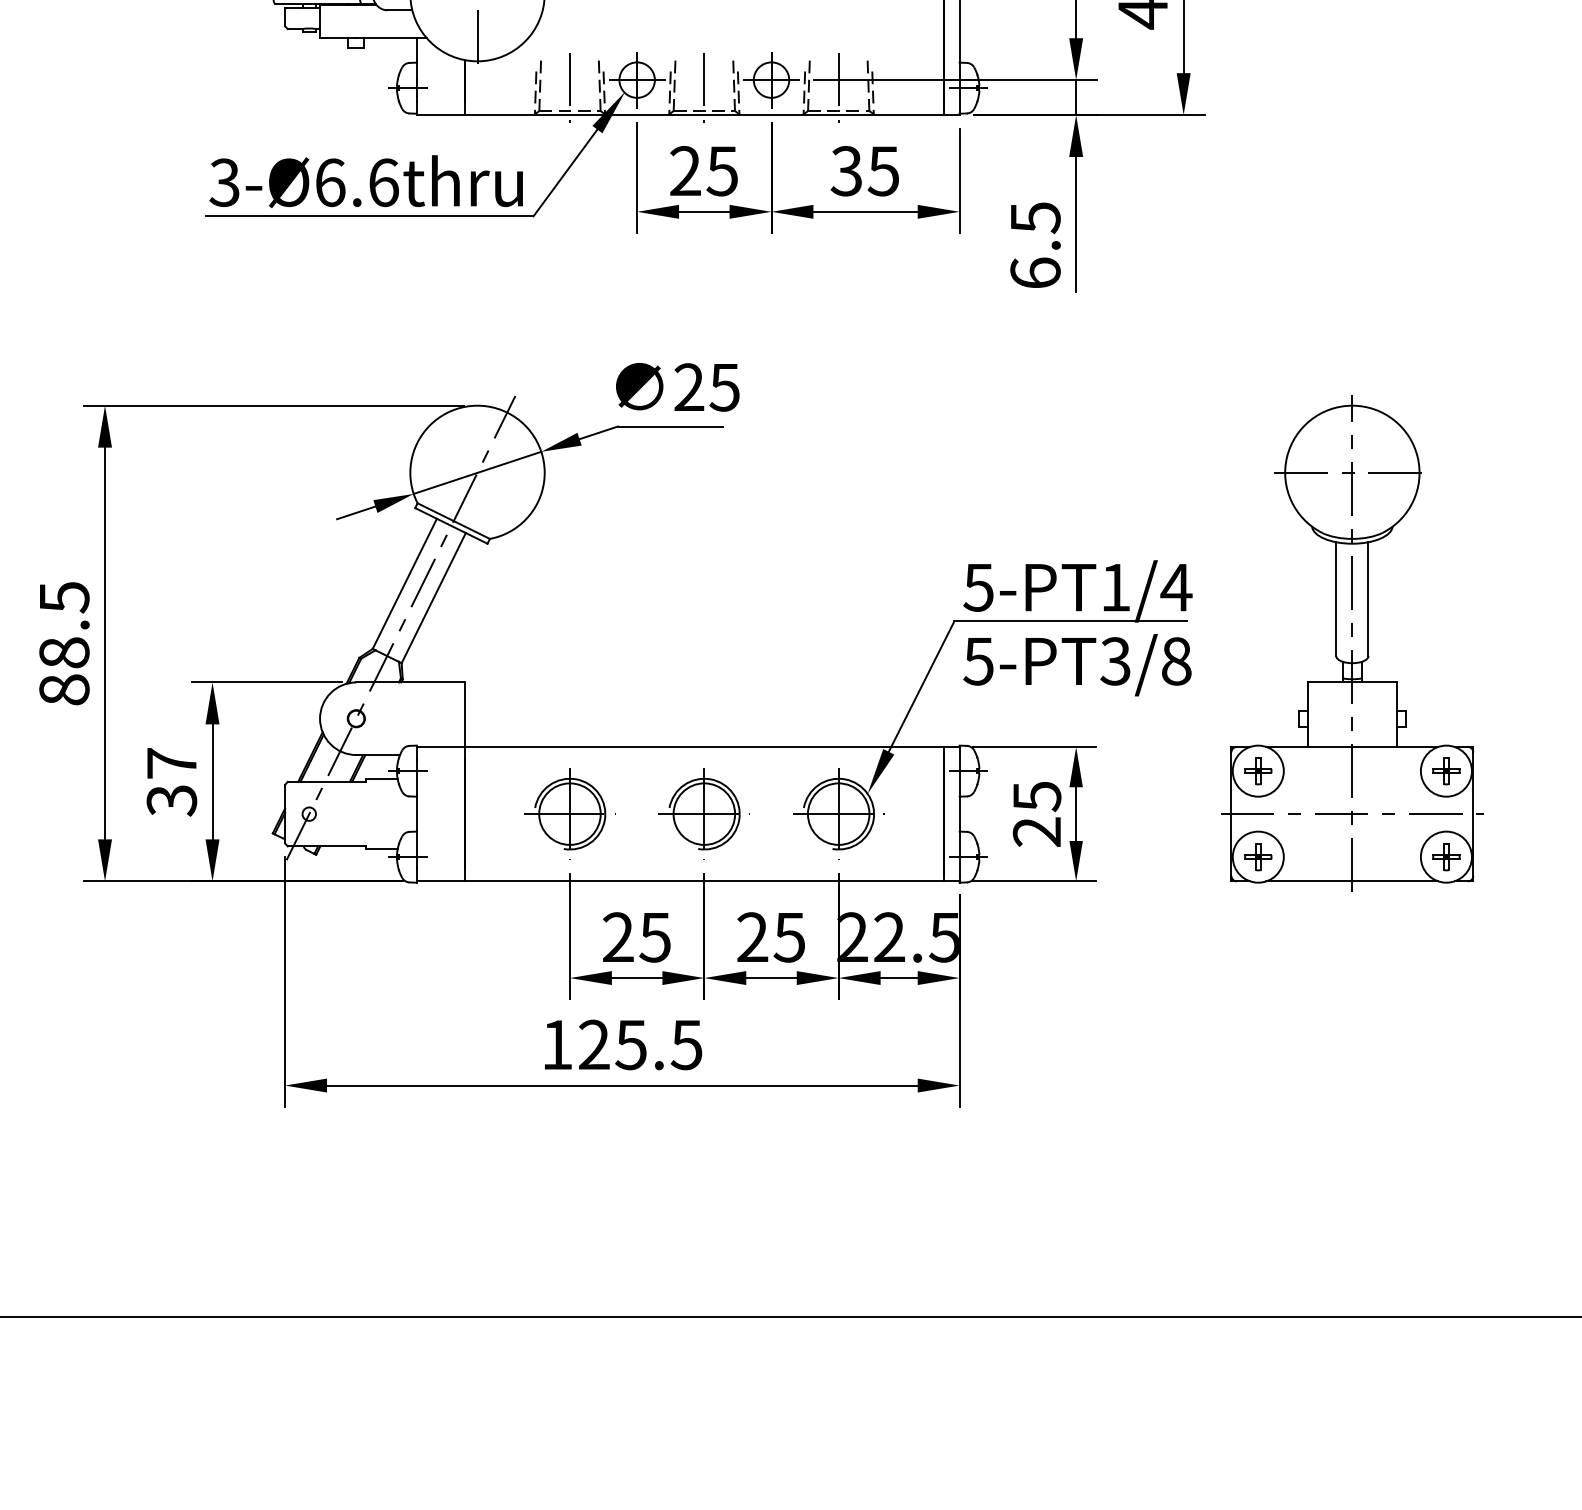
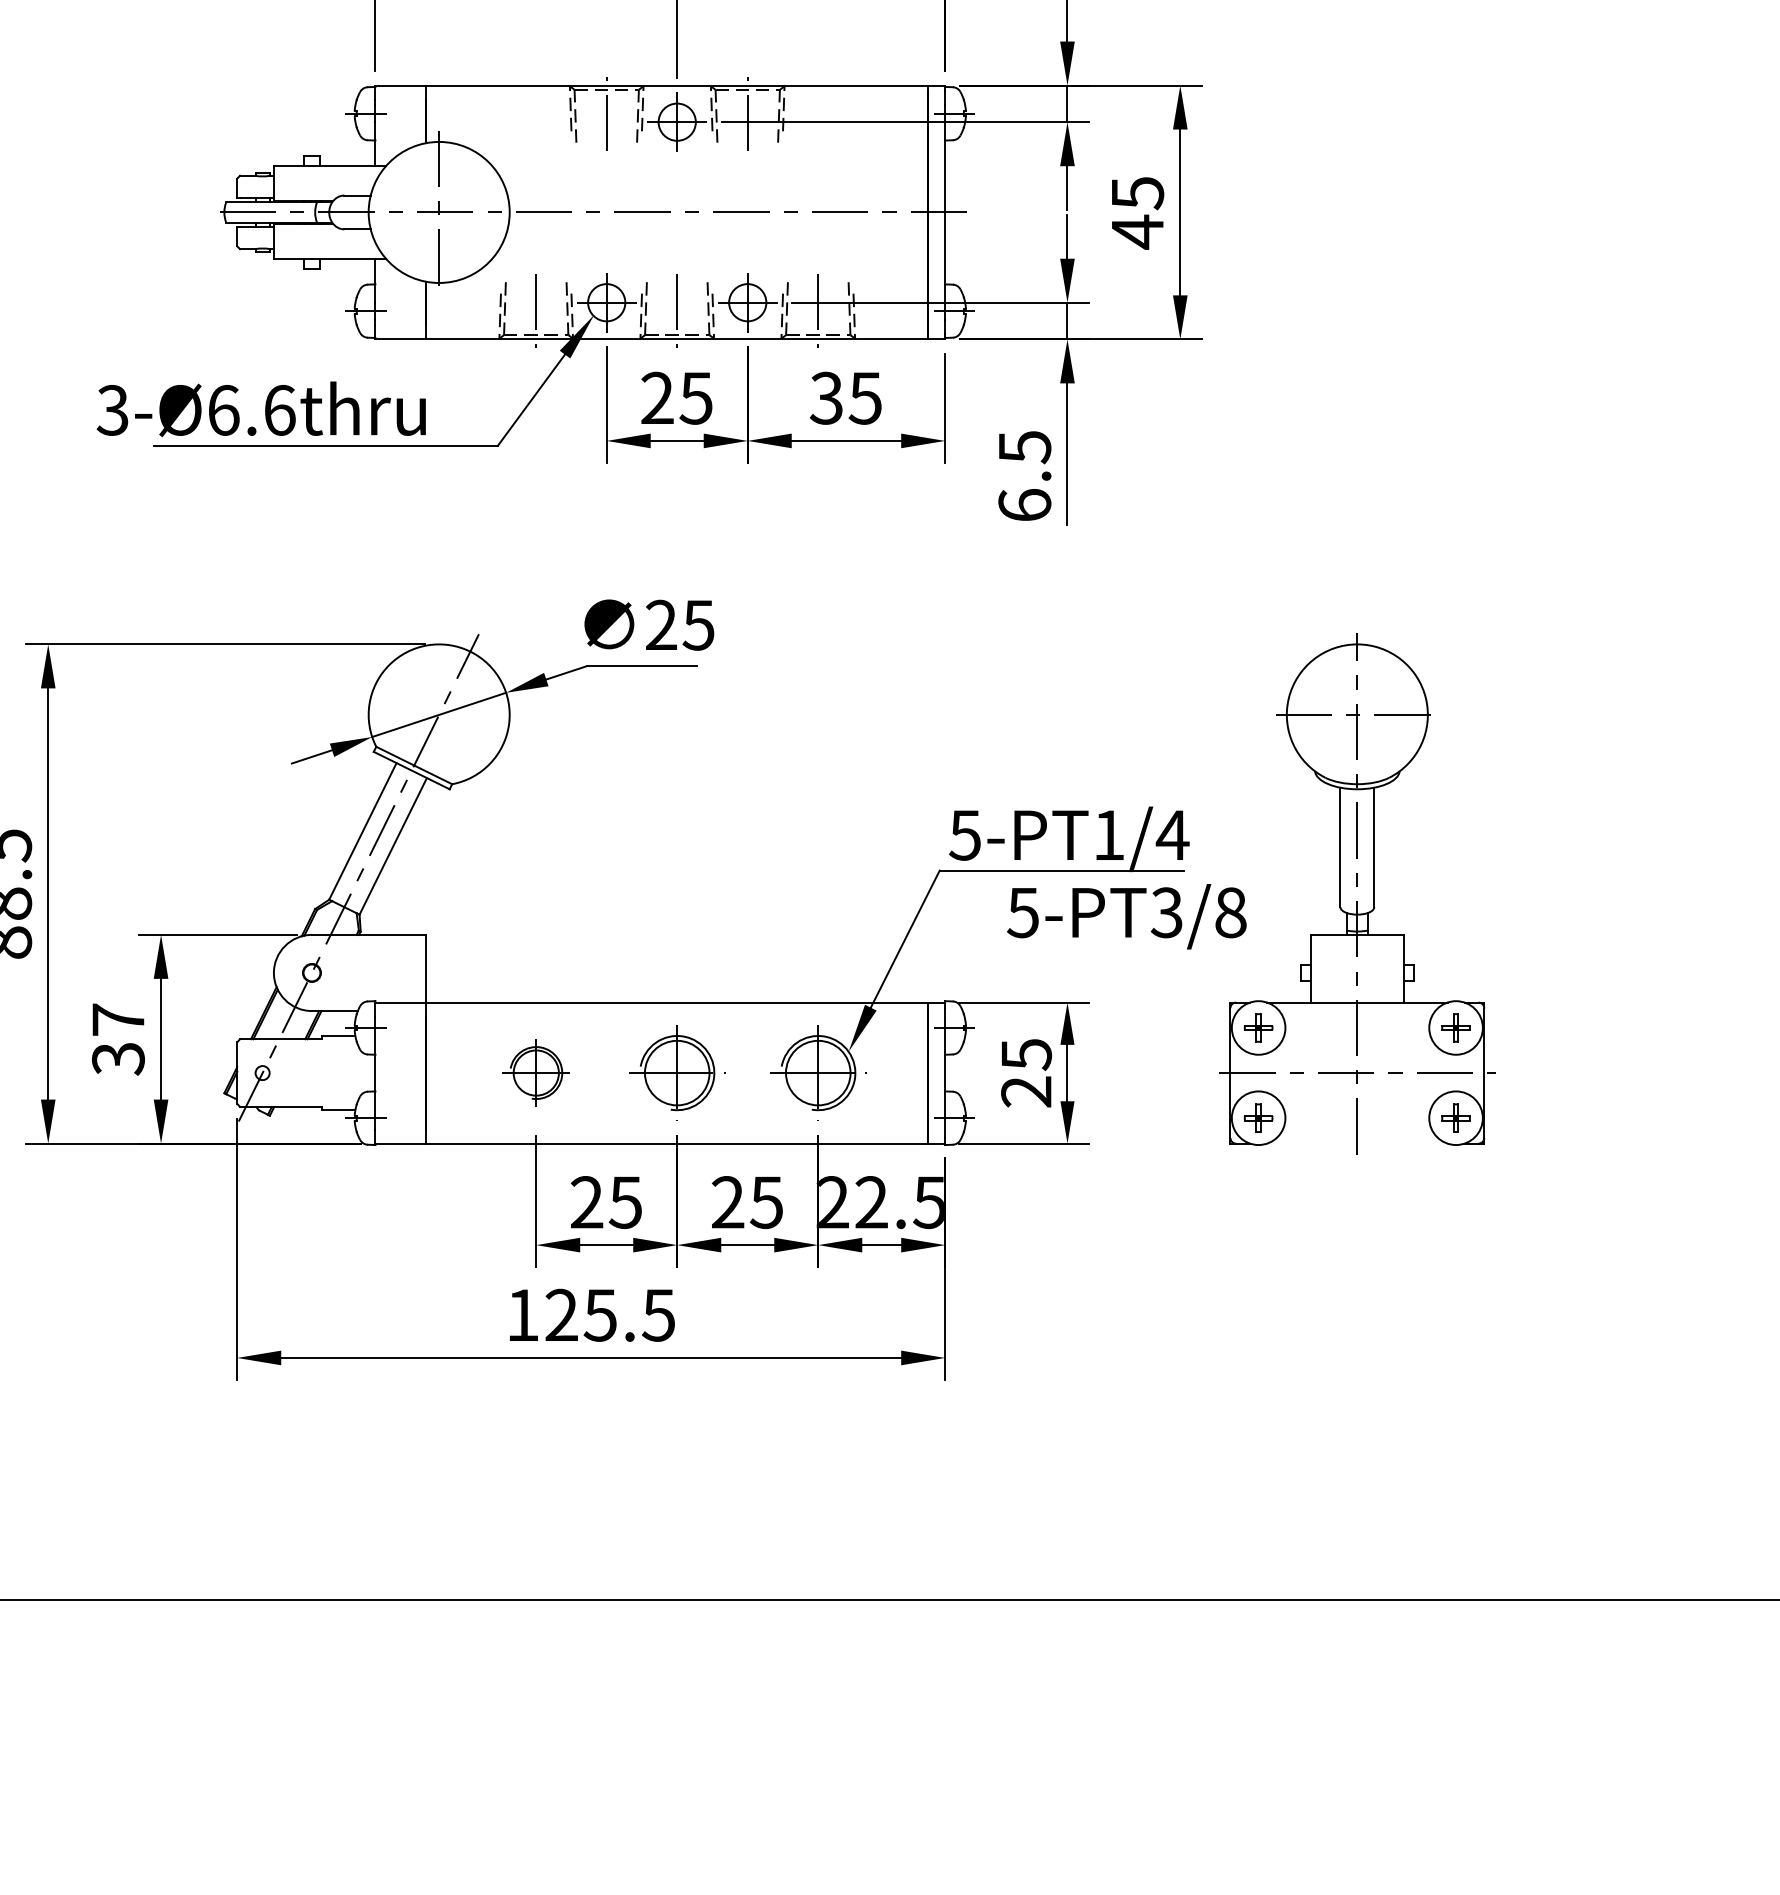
text: (365, 181) -> (260, 409), moved
text: (1077, 664) -> (1126, 916), moved
part: (570, 813) -> (536, 1072), size x0.7
line: (1352, 881) -> (1357, 1143), removed

